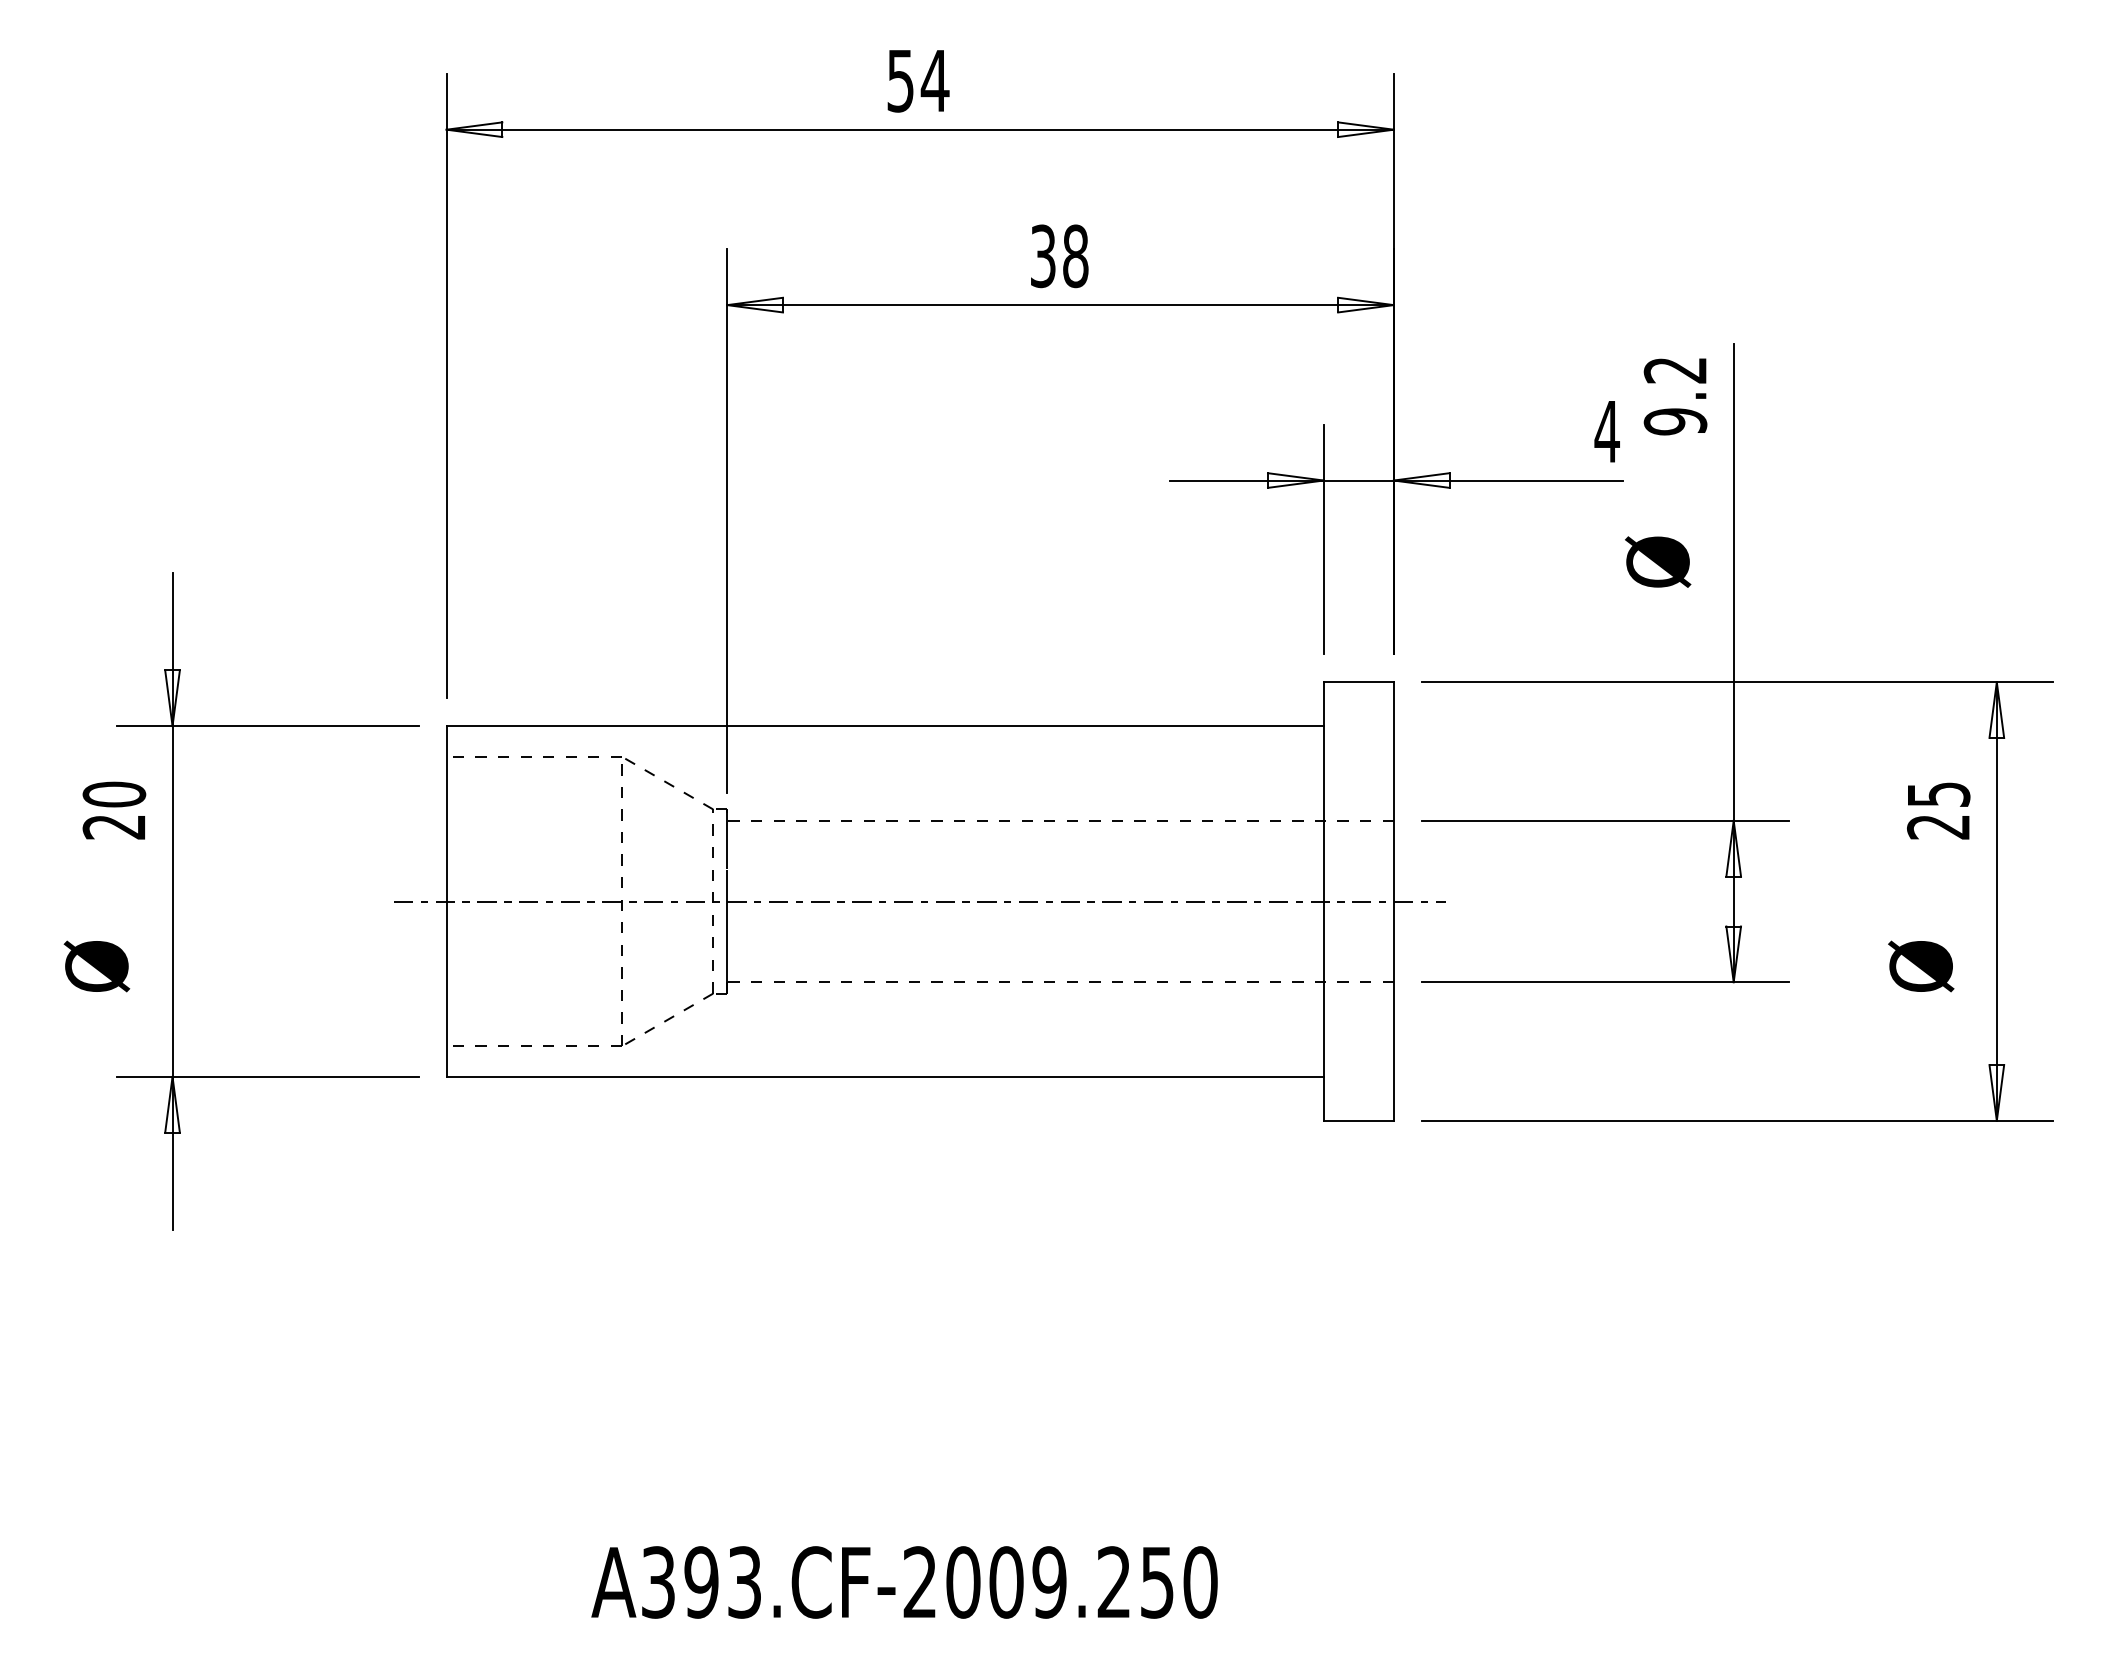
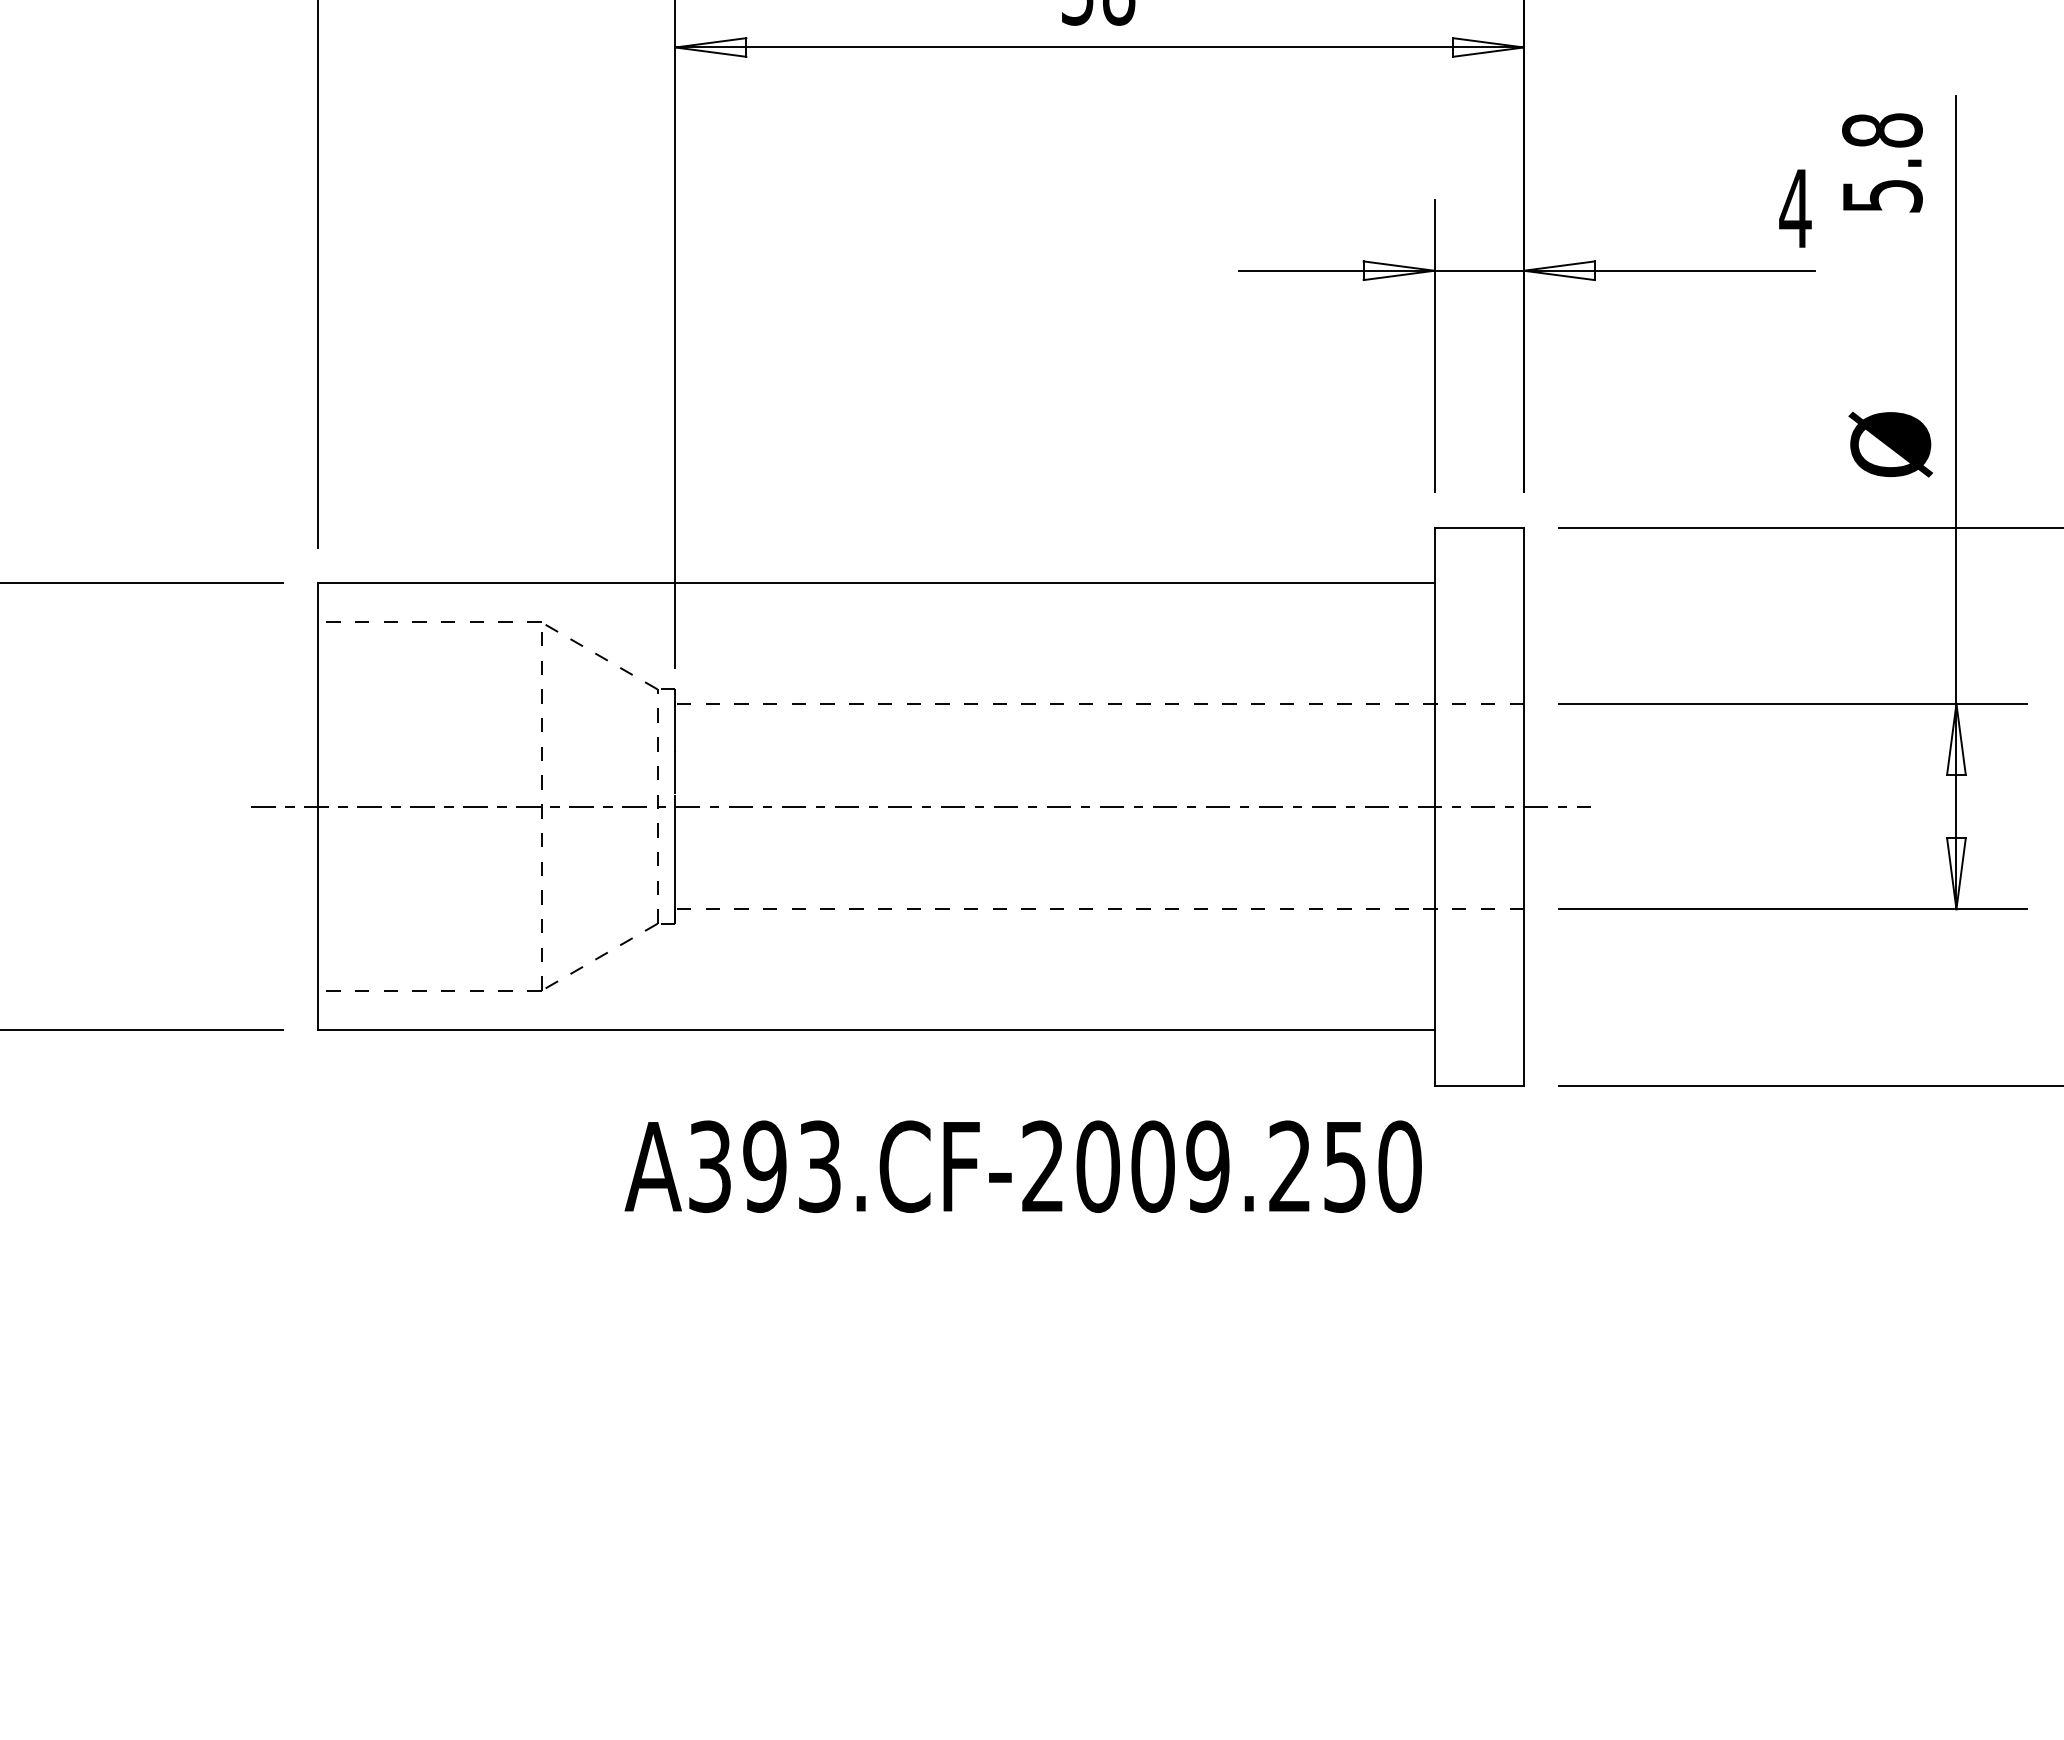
text: (1675, 395) -> (1882, 162), 9.2 -> 5.8
text: (1658, 561) -> (1891, 443), moved
text: (904, 1582) -> (1023, 1166), moved

